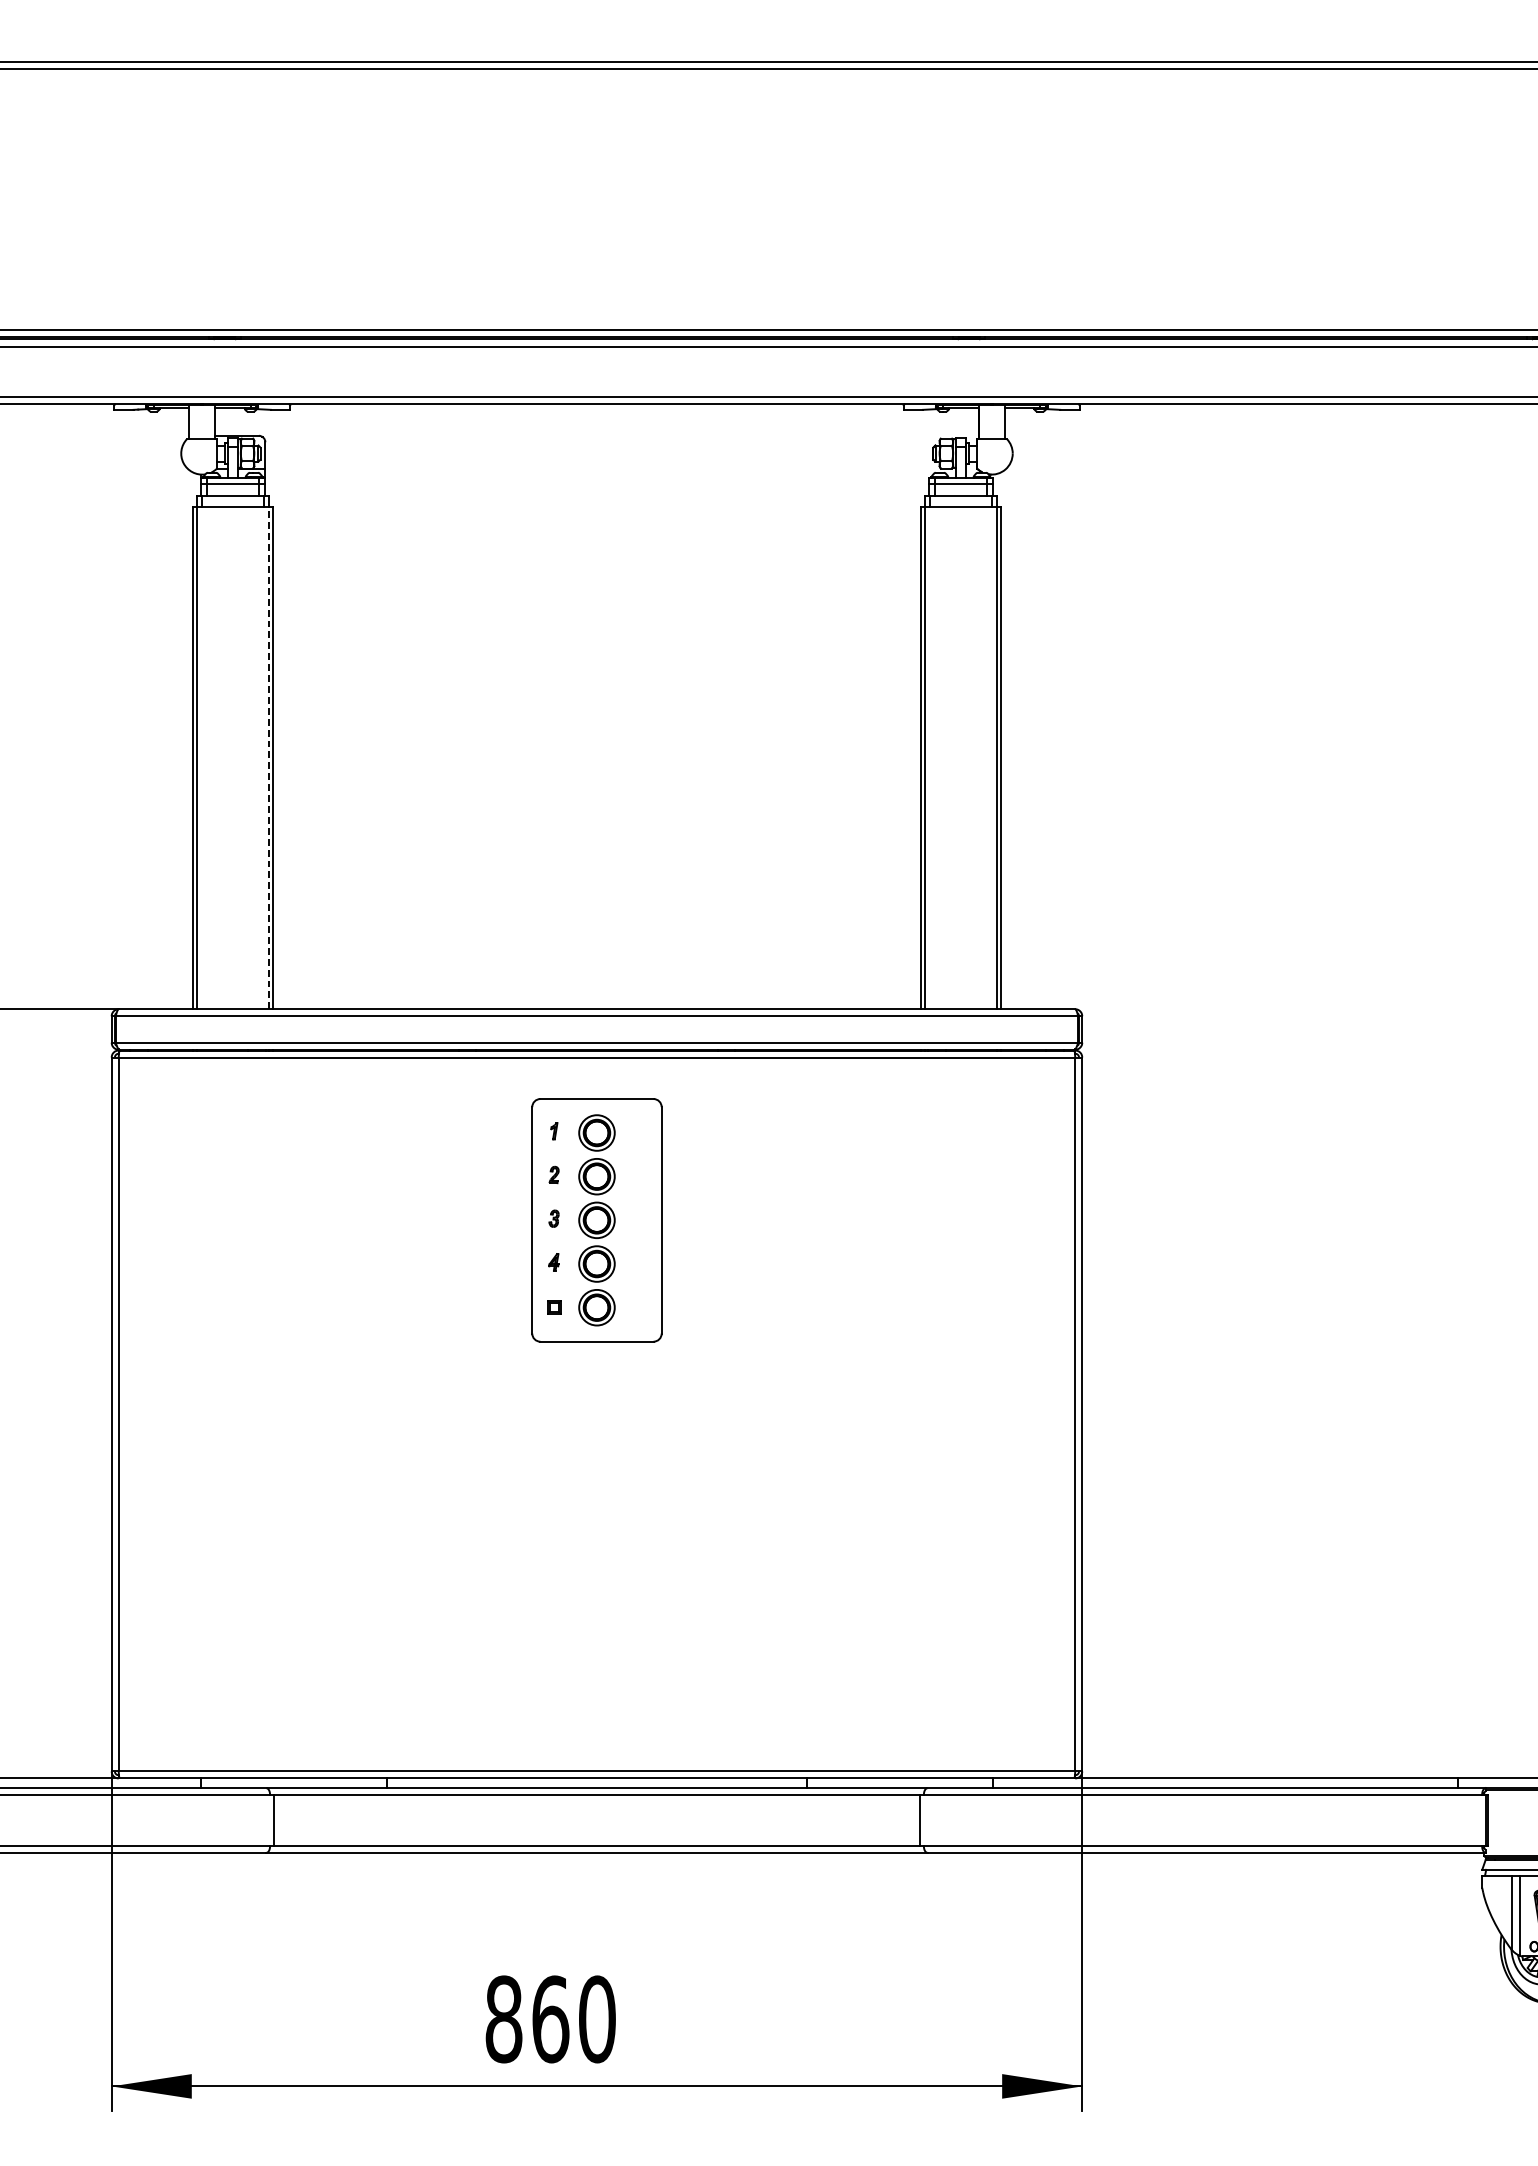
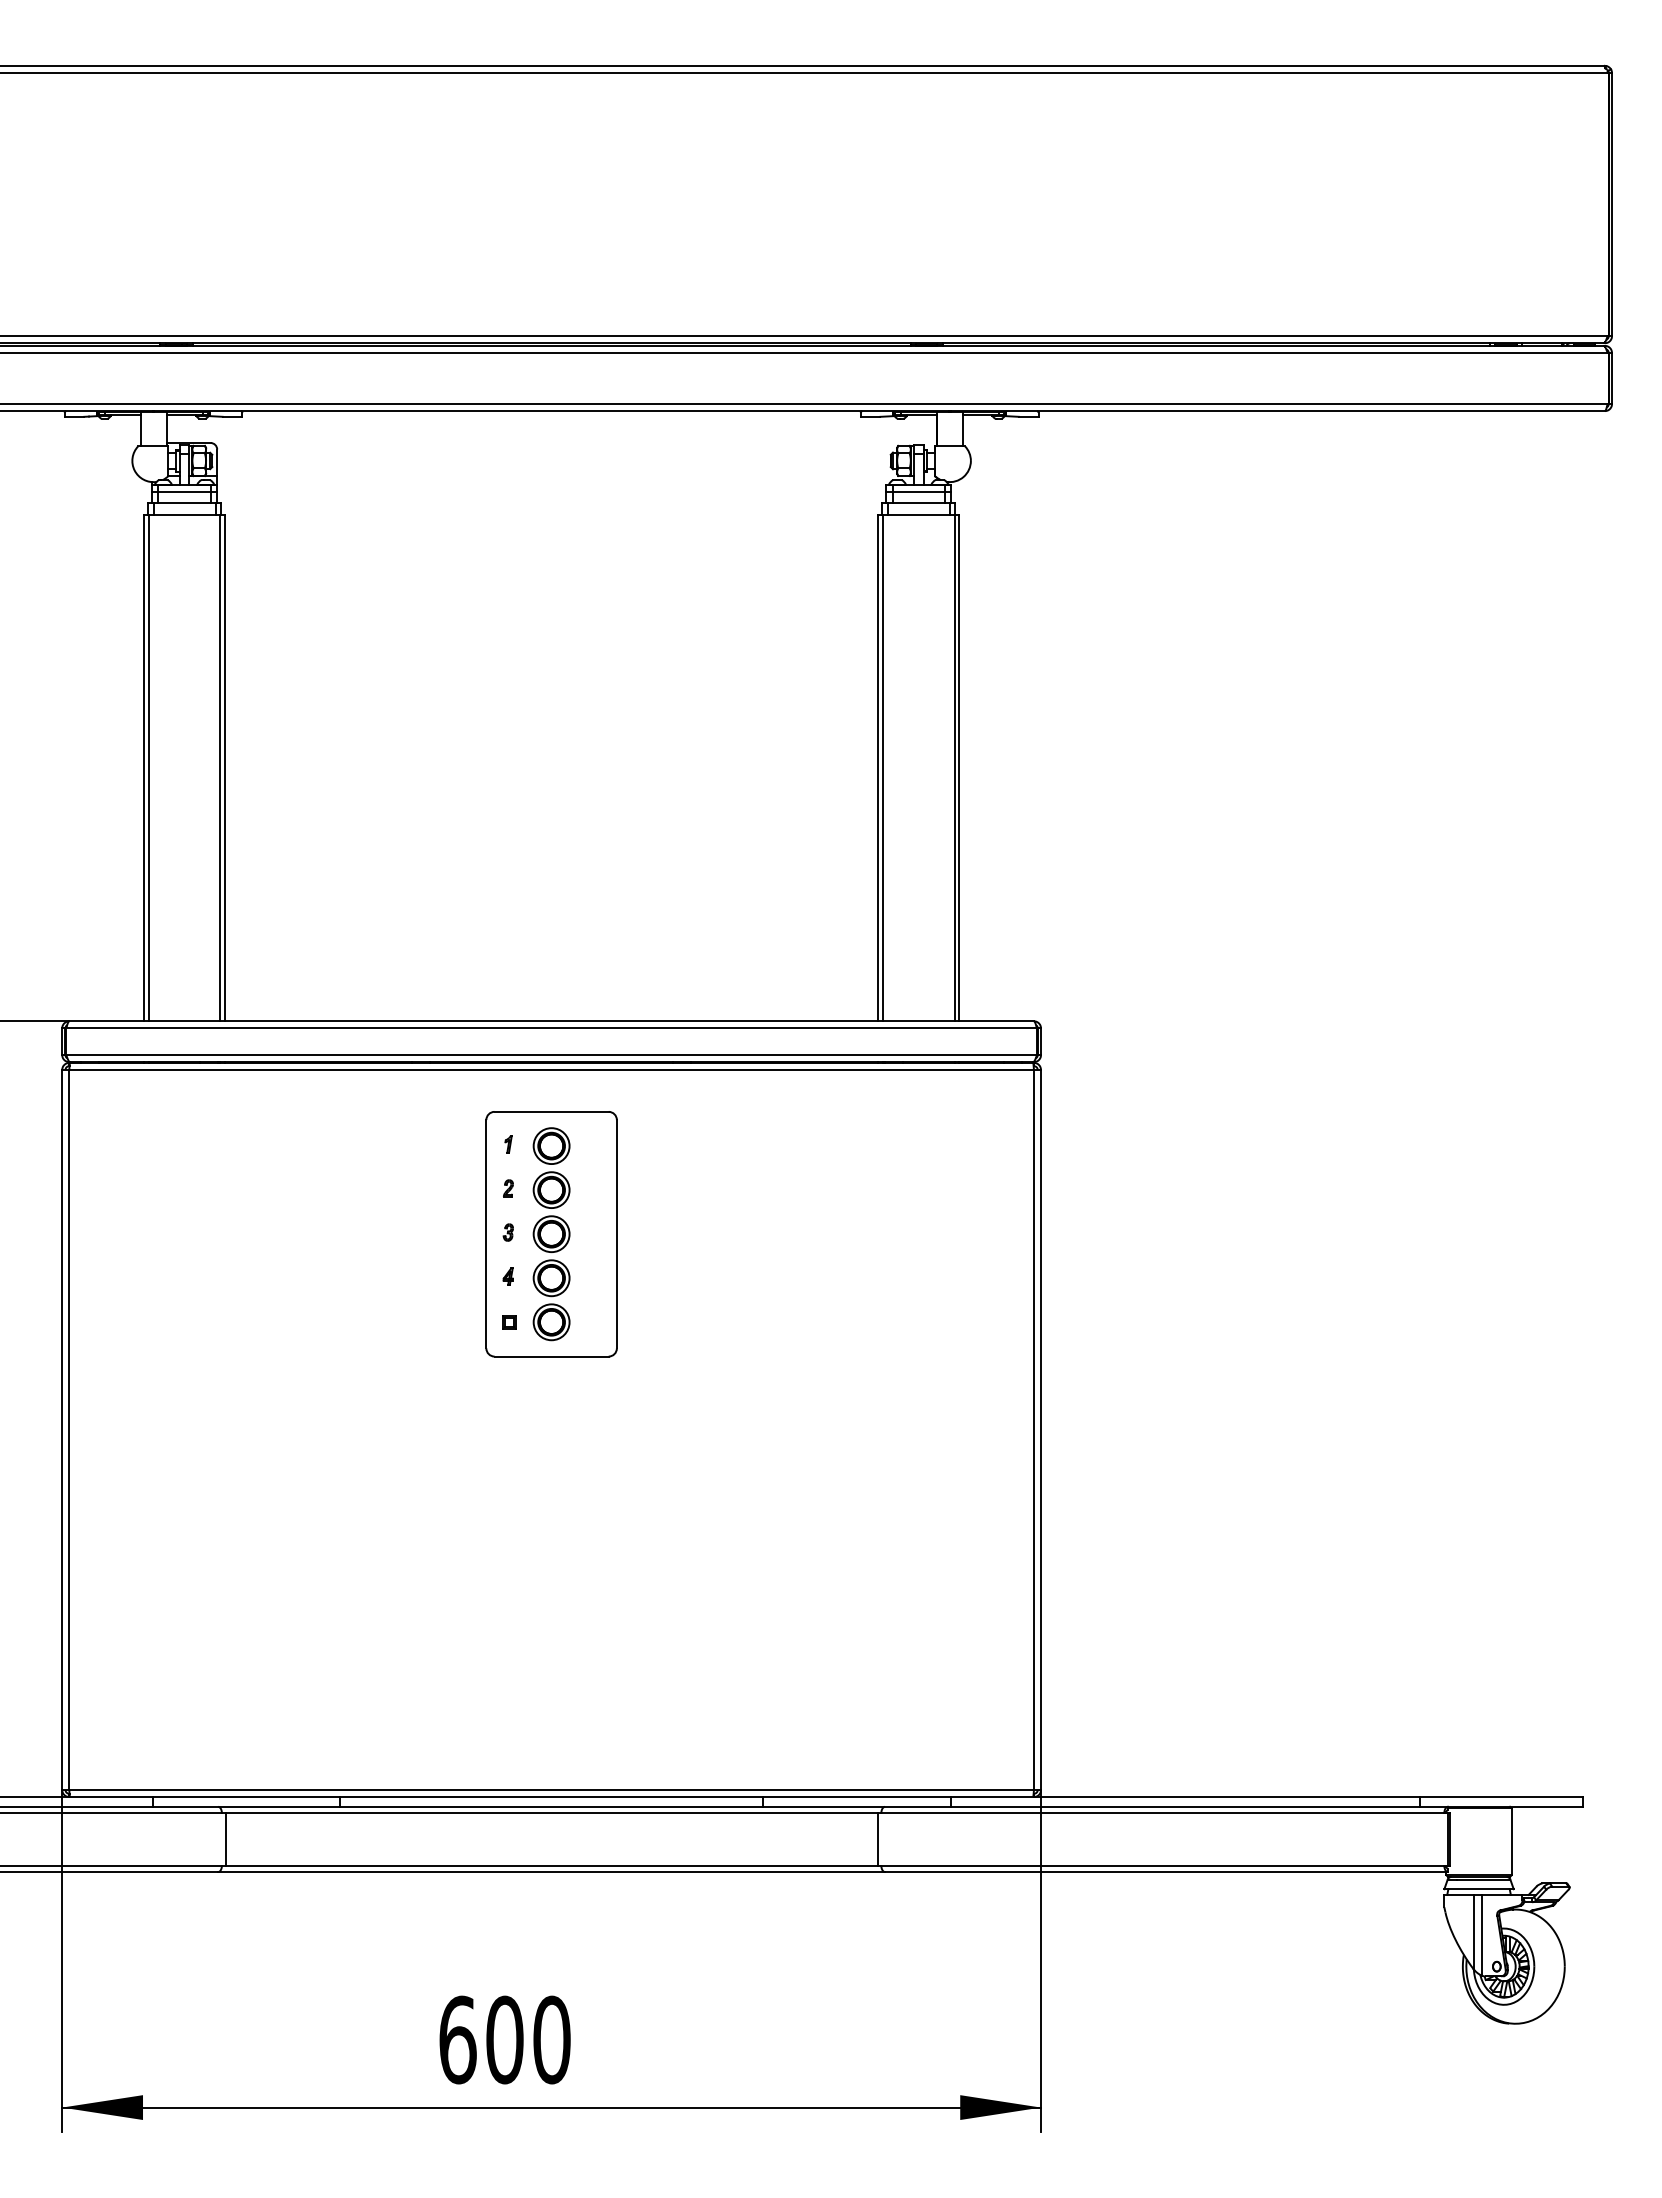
line: (268, 757) -> (220, 767), dashed -> solid
text: (527, 2018) -> (481, 2039), 860 -> 600

